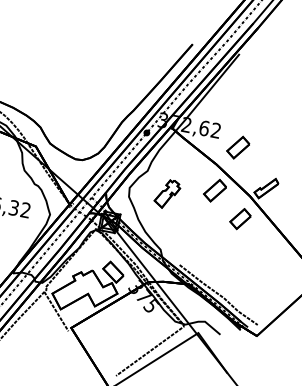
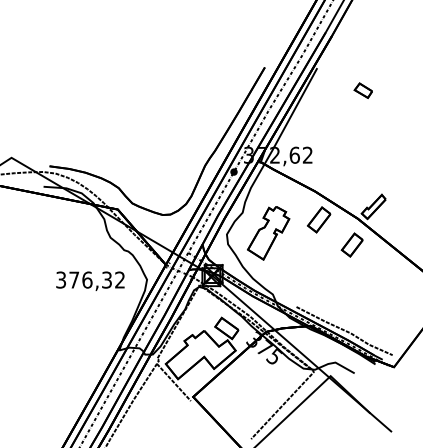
part: (276, 81) -> (362, 90), added
part: (238, 147) -> (335, 168), removed
part: (167, 194) -> (268, 233), size x1.67

